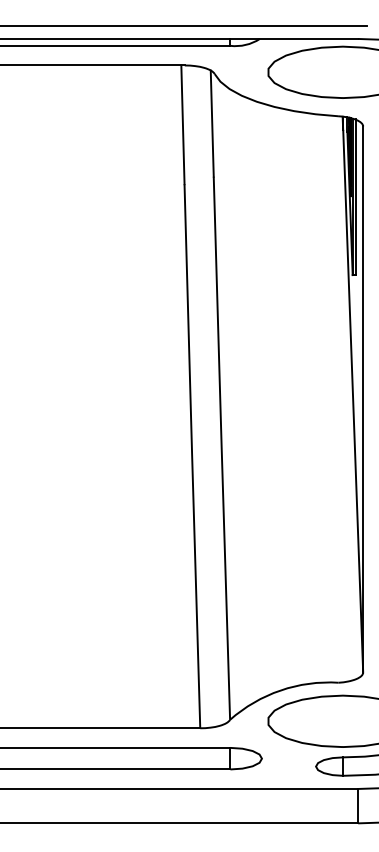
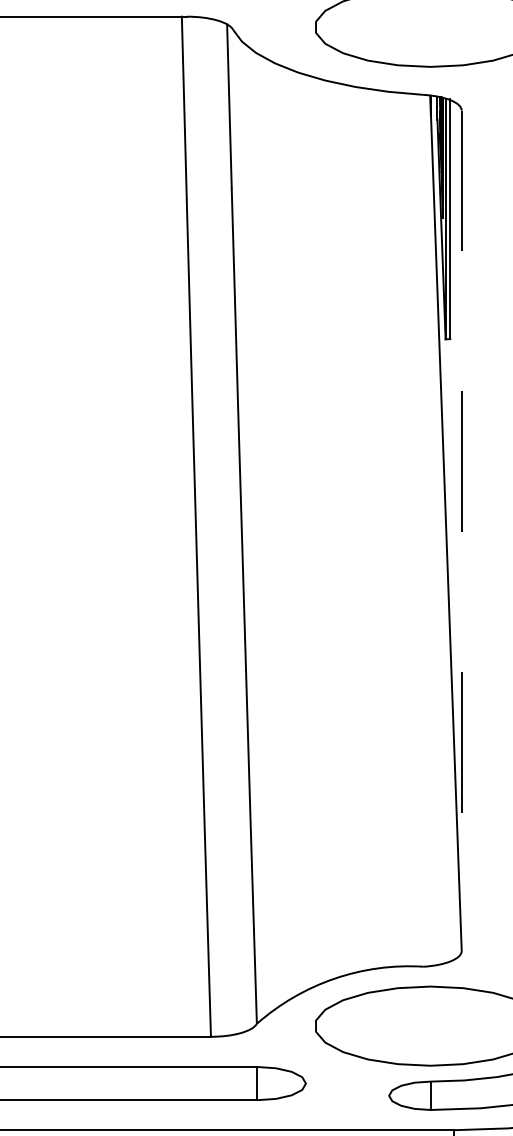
line: (363, 400) -> (462, 532), solid -> dashed

